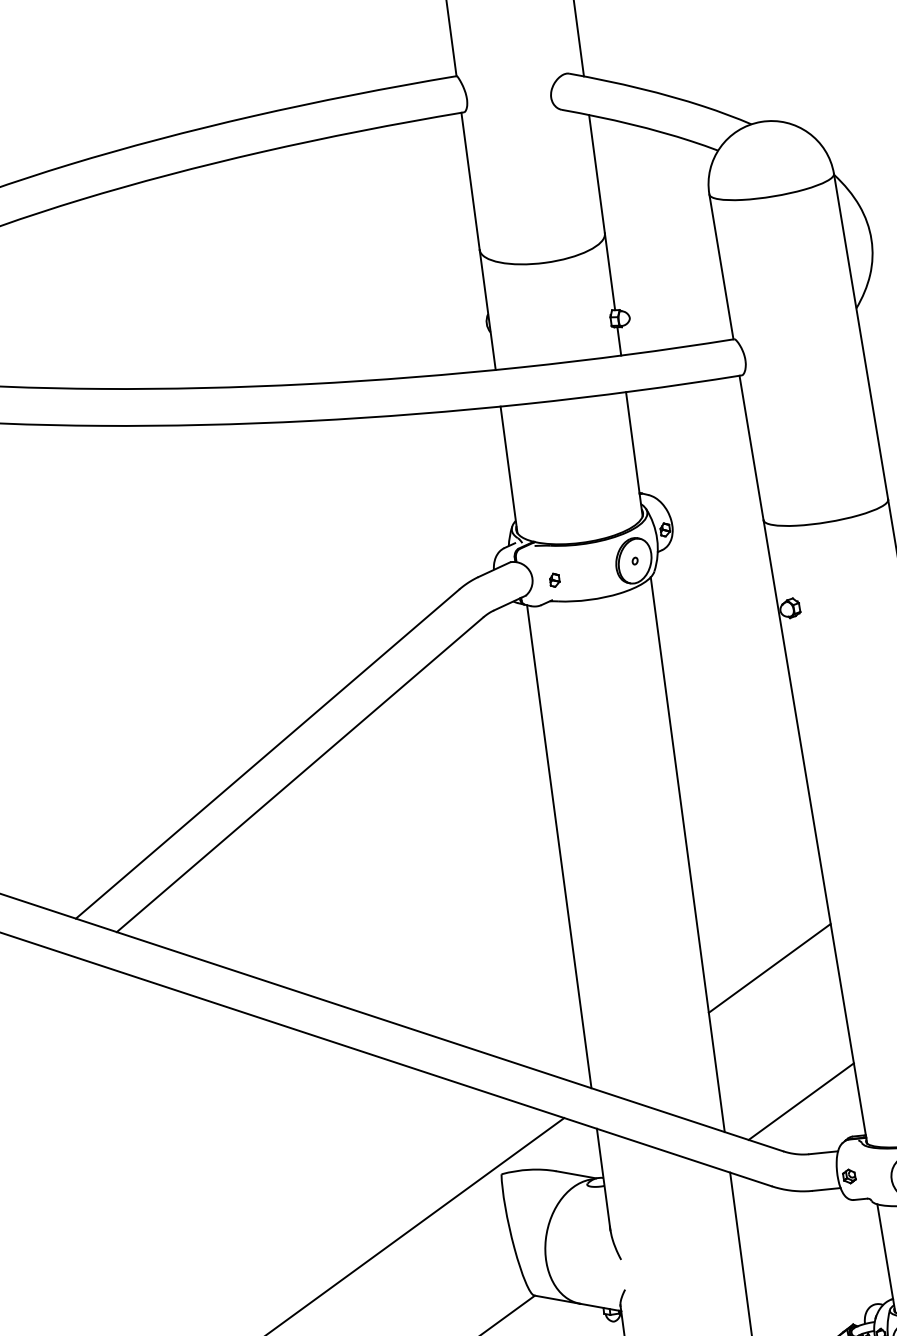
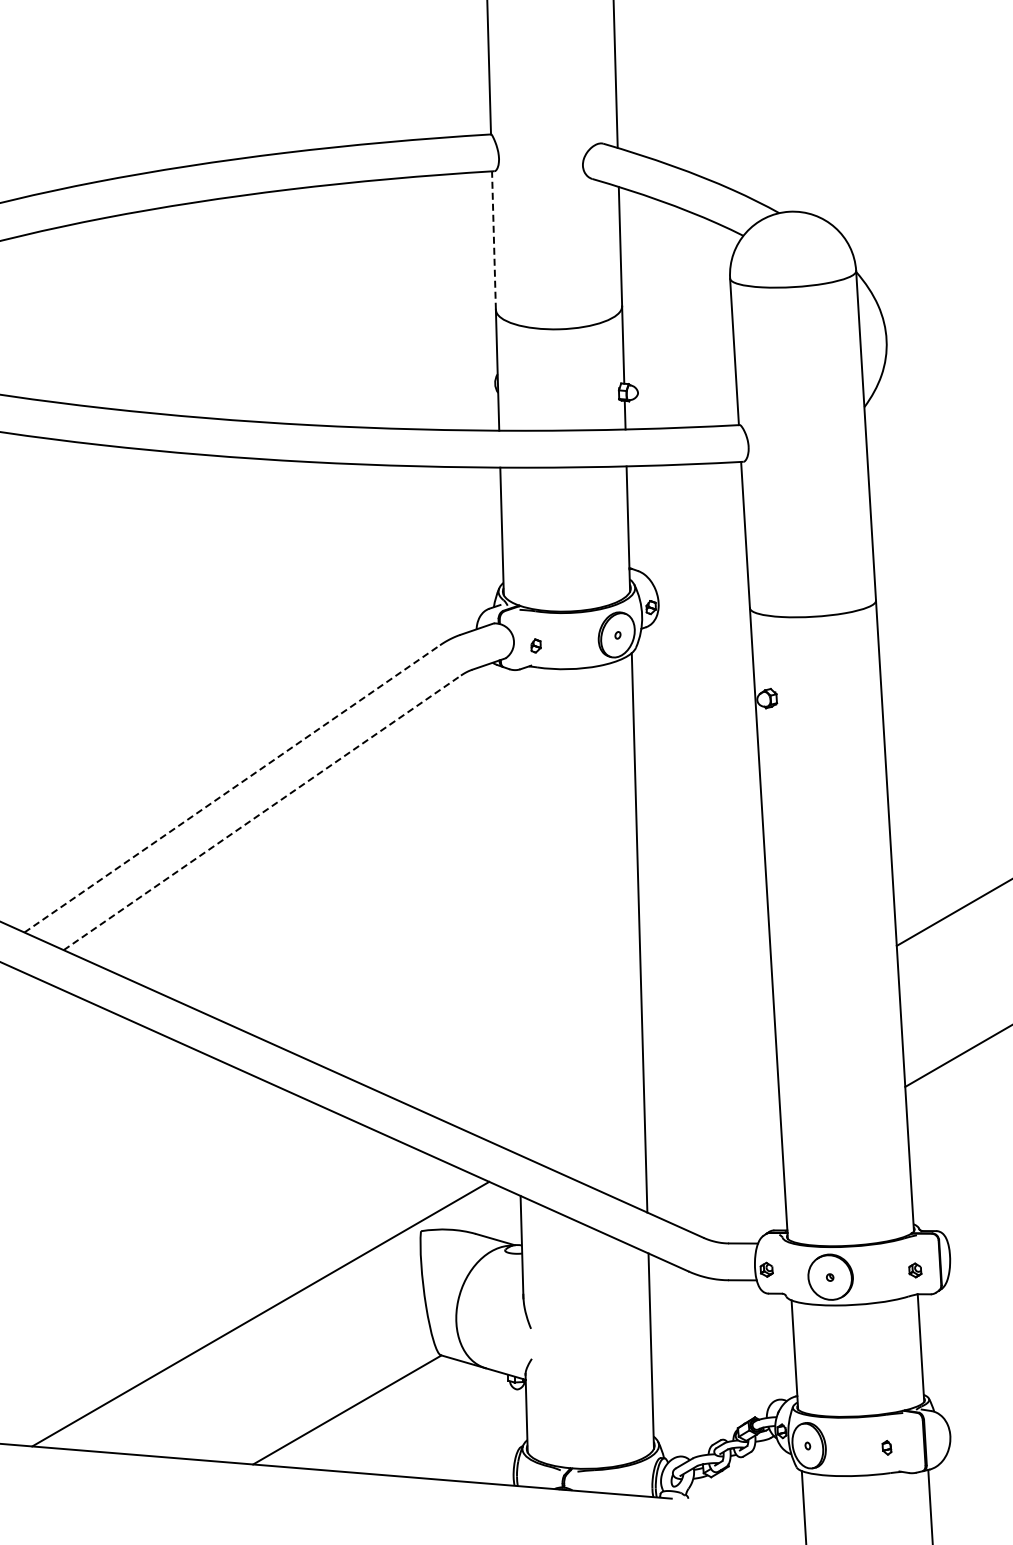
line: (470, 181) -> (493, 240), solid -> dashed
line: (267, 753) -> (232, 788), solid -> dashed
line: (300, 774) -> (262, 812), solid -> dashed
line: (559, 846) -> (512, 911), removed
line: (769, 968) -> (709, 1054), removed
line: (801, 1100) -> (726, 1189), removed

